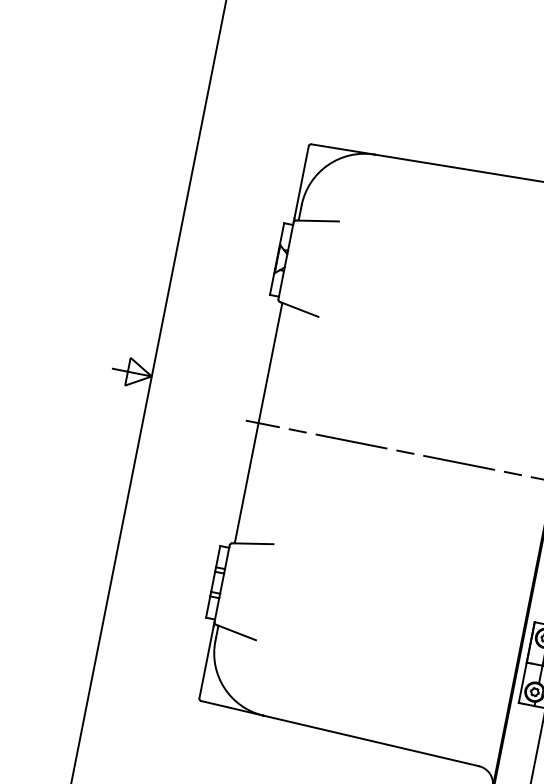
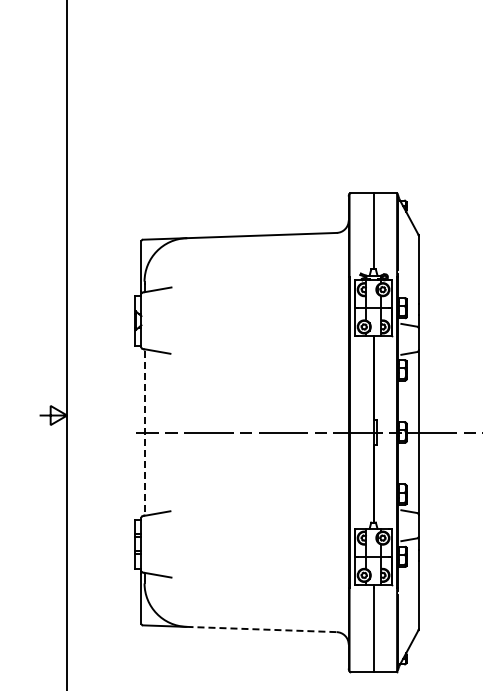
line: (258, 424) -> (144, 433), solid -> dashed
line: (372, 741) -> (262, 629), solid -> dashed

